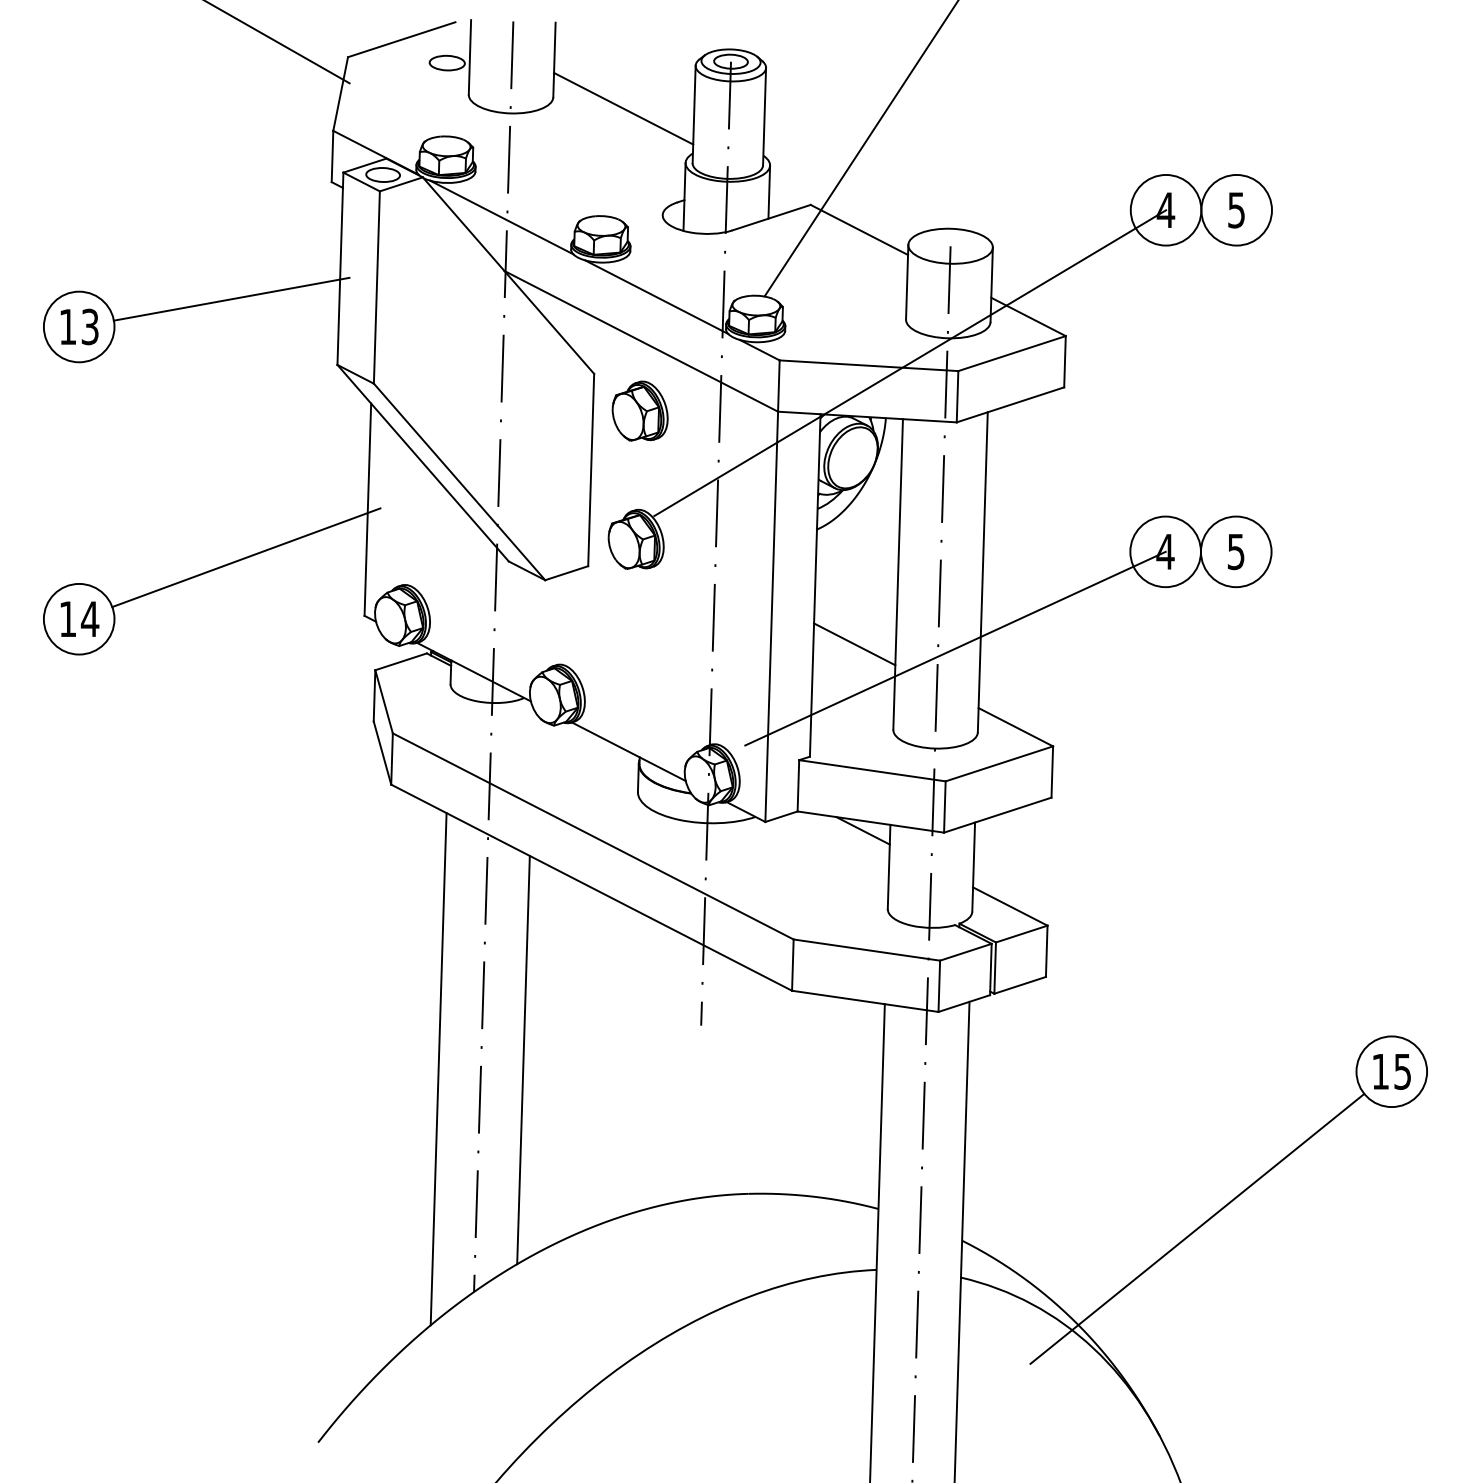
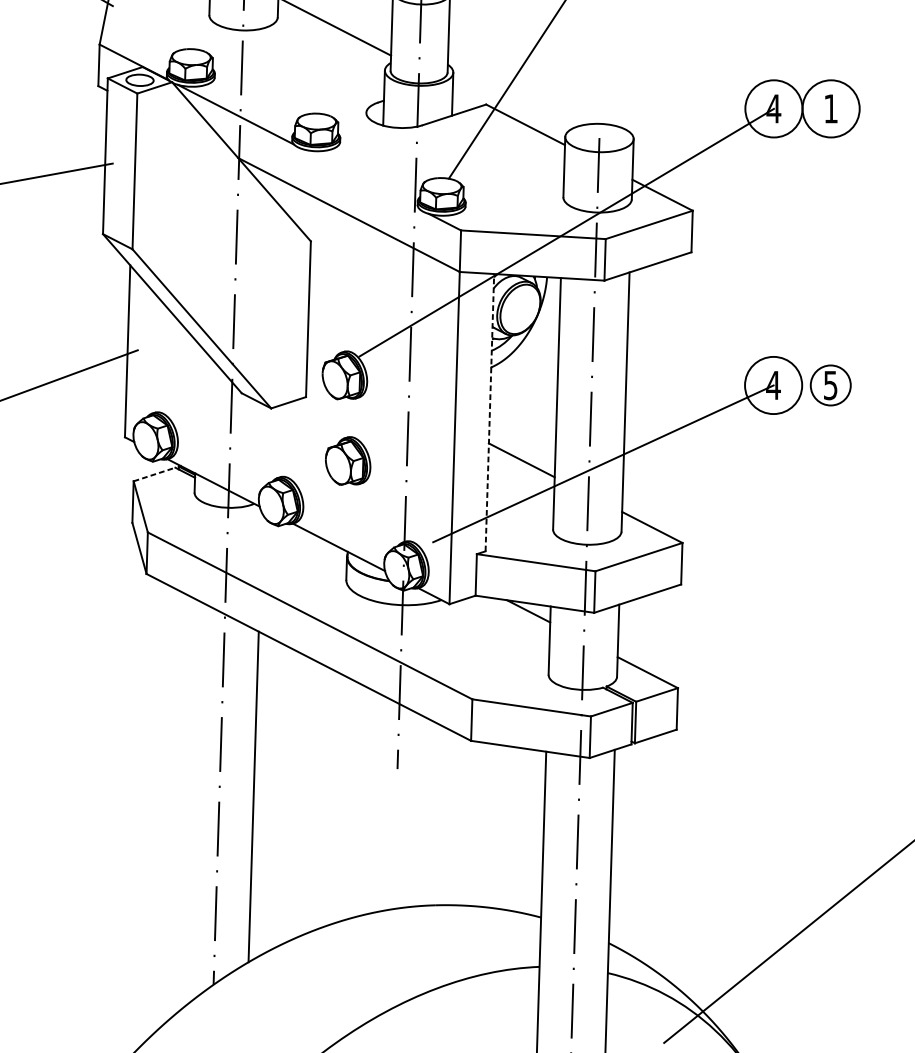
text: (1236, 210) -> (830, 109), 5 -> 1
line: (656, 297) -> (361, 179), removed
part: (639, 410) -> (347, 460), moved
circle: (1235, 551) -> (830, 385), size x0.7
line: (815, 584) -> (490, 411), solid -> dashed
line: (401, 661) -> (154, 474), solid -> dashed
line: (438, 1069) -> (184, 804), removed

